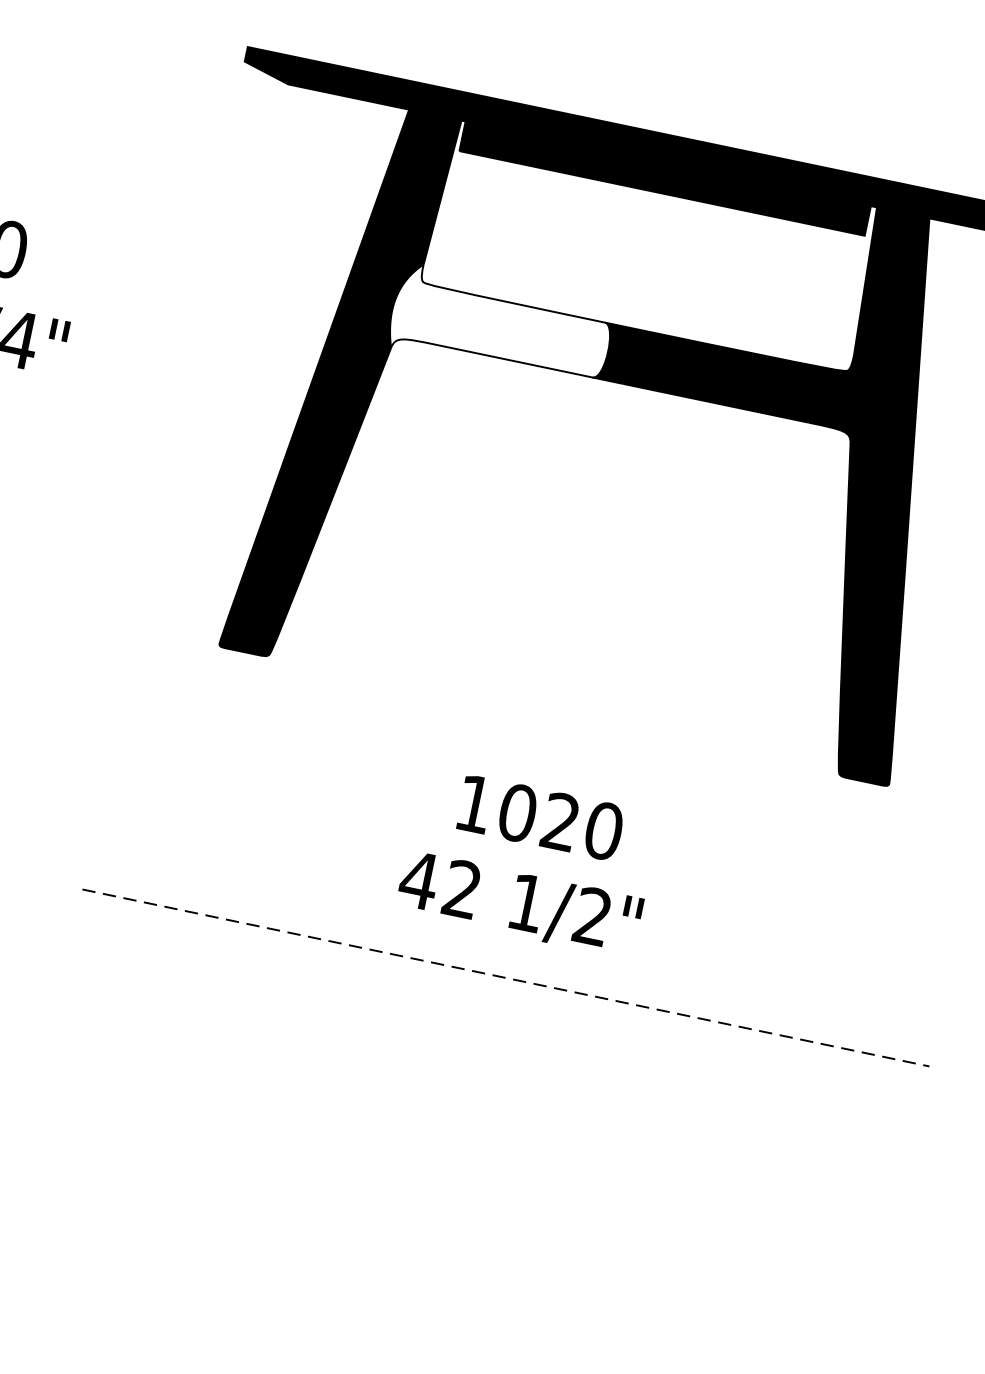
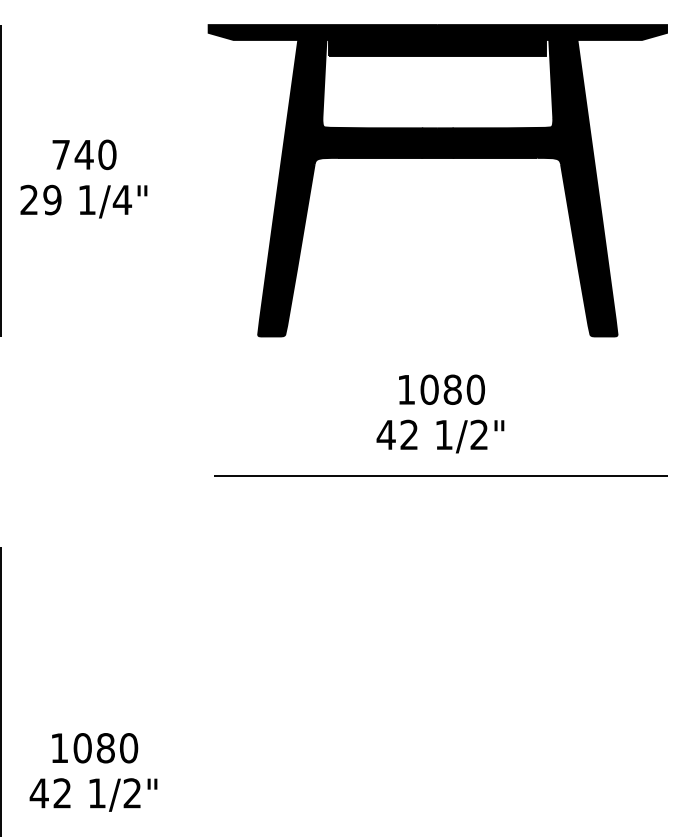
fill: (500, 324) -> (368, 140), added
text: (560, 821) -> (452, 389), 1020 -> 1080
line: (506, 977) -> (441, 475), dashed -> solid

